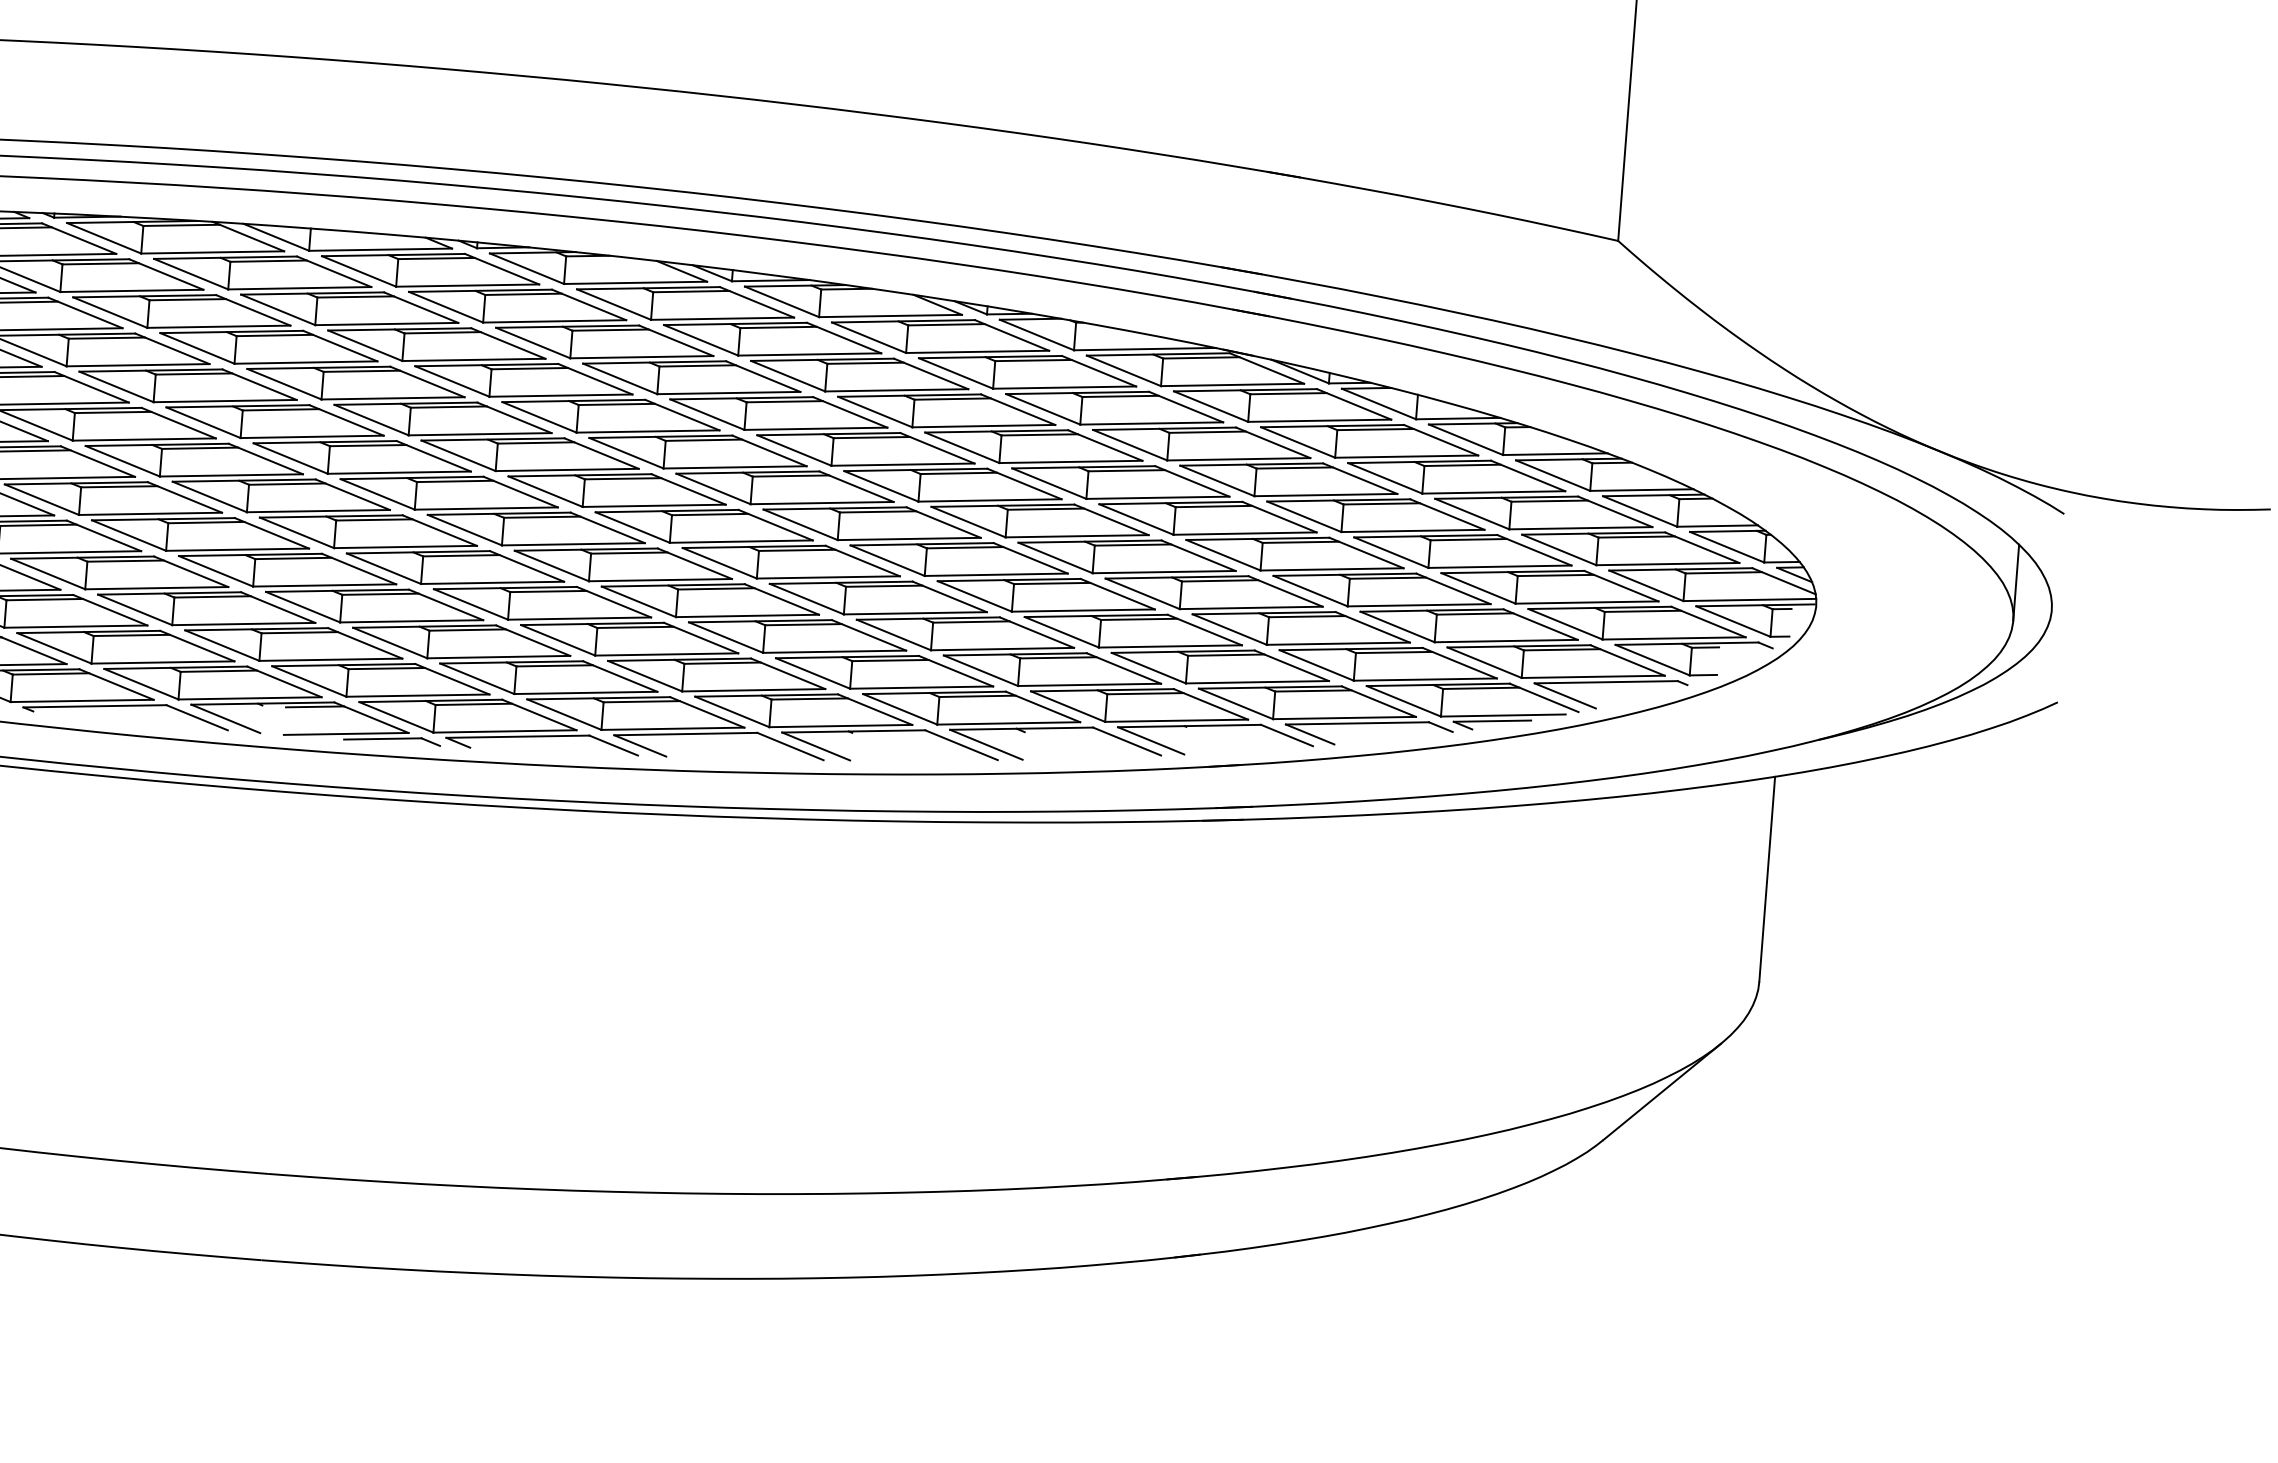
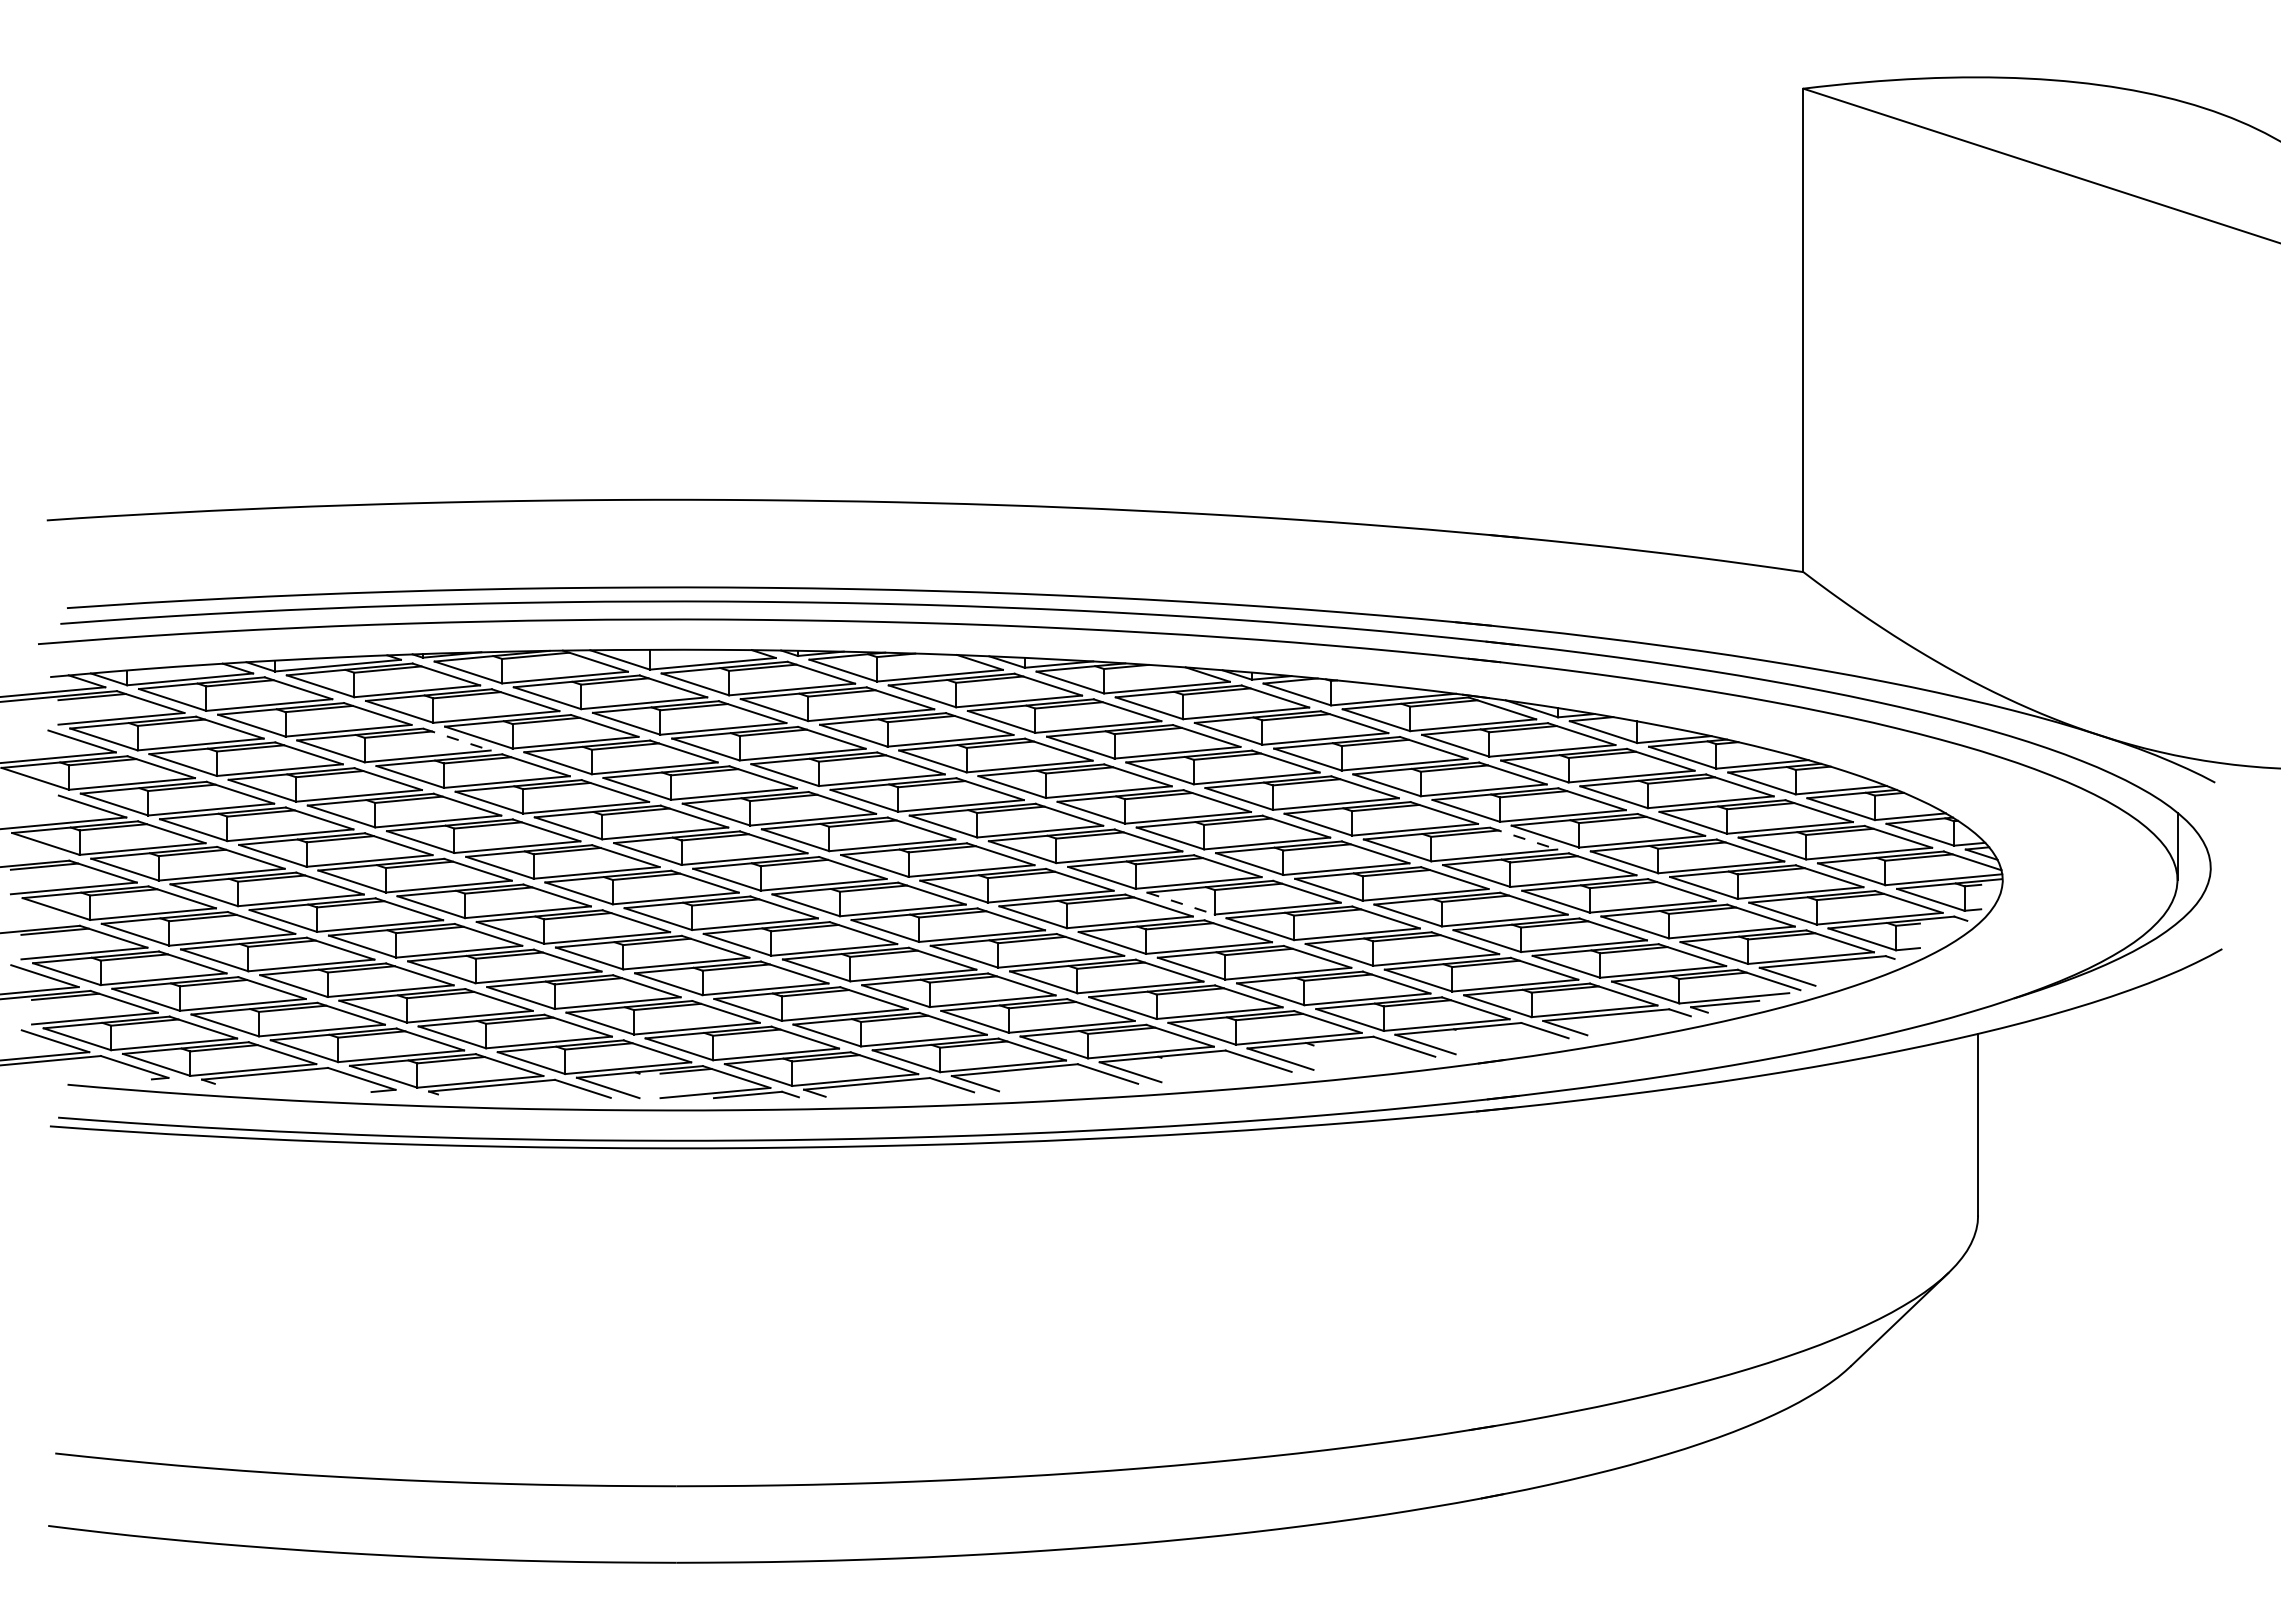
line: (86, 312) -> (457, 739), solid -> dashed
line: (1280, 517) -> (1524, 838), solid -> dashed
line: (888, 560) -> (1181, 903), solid -> dashed

